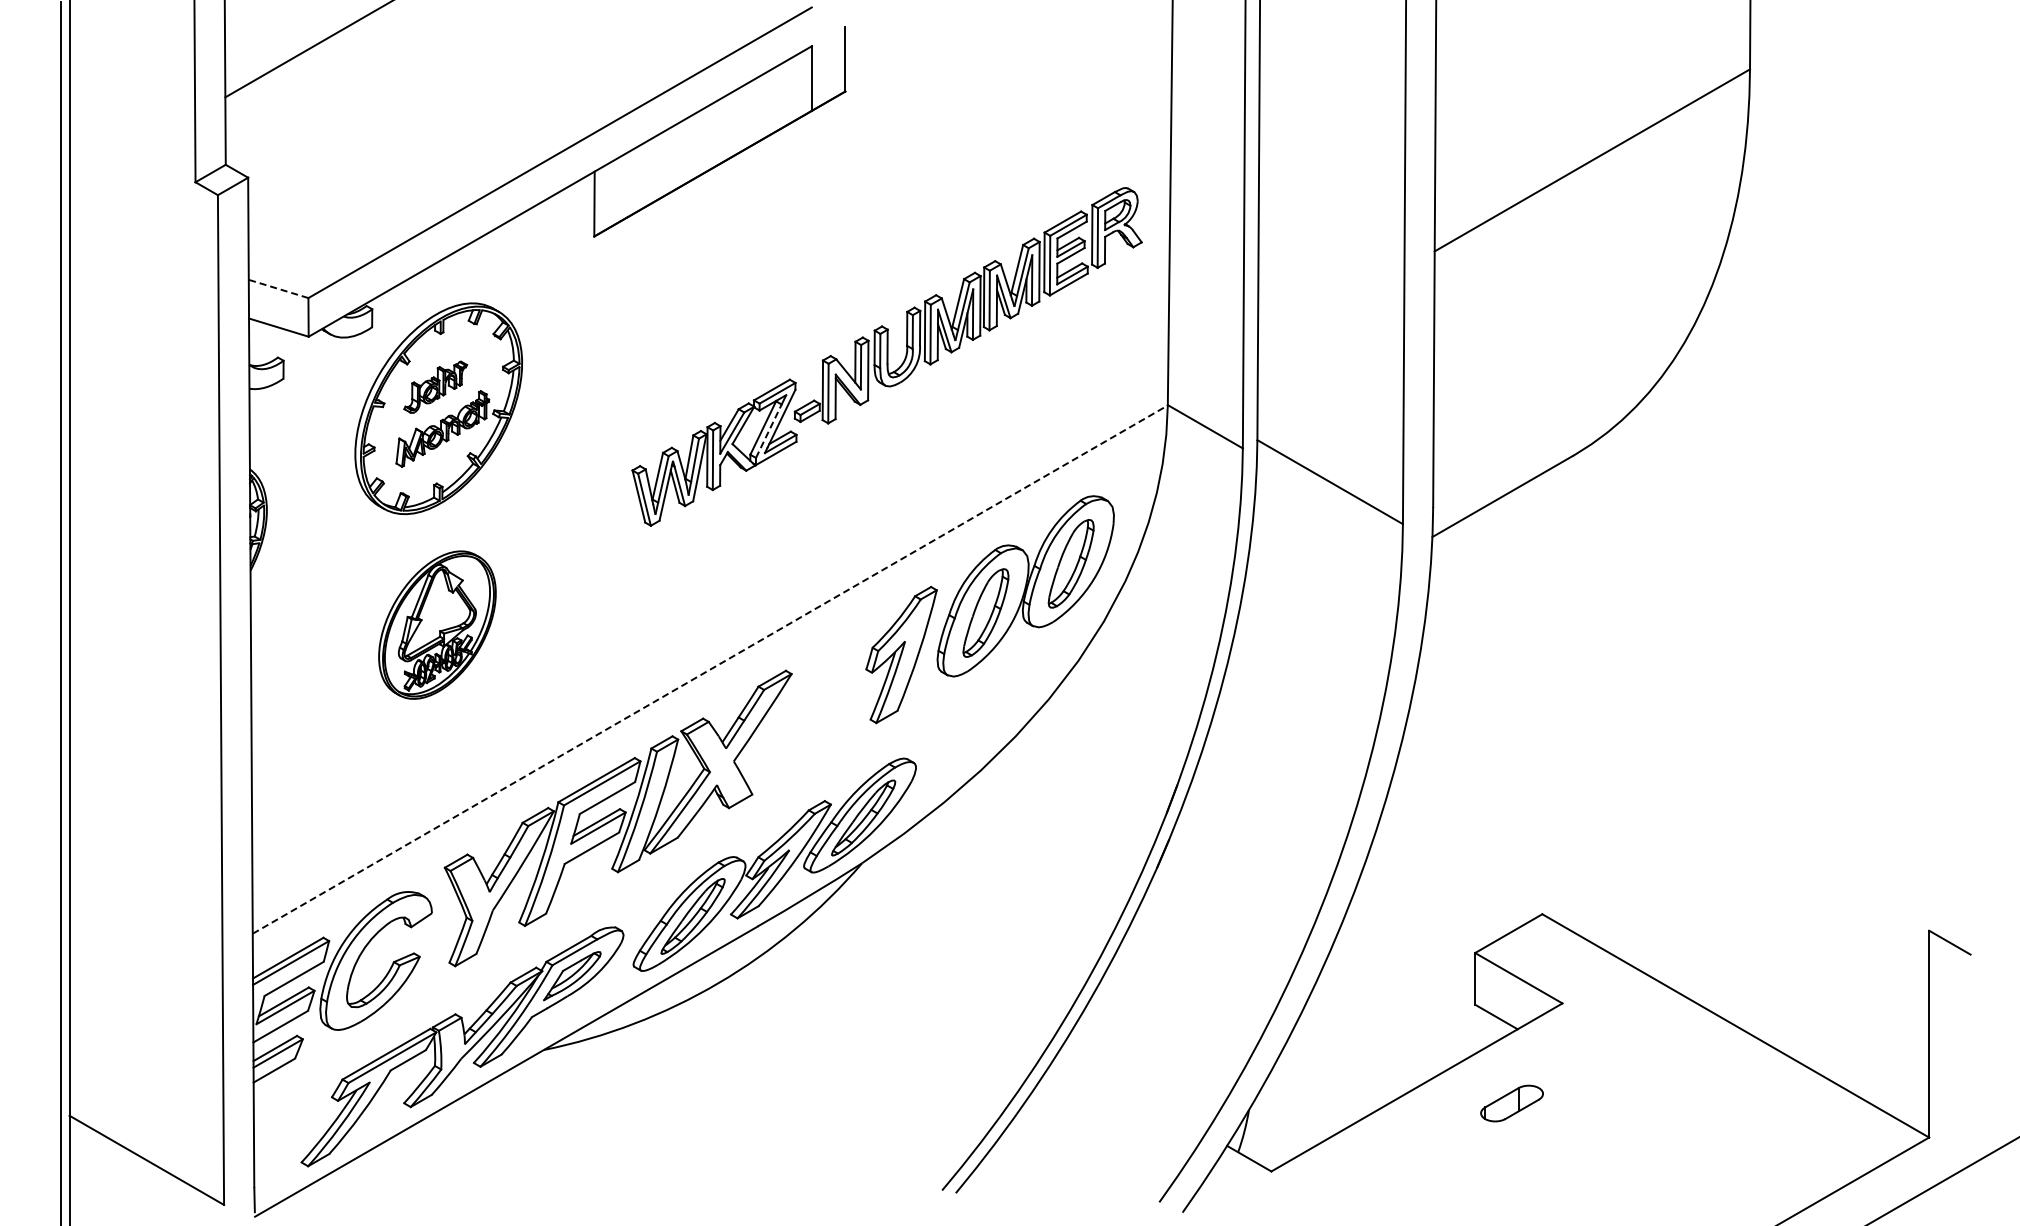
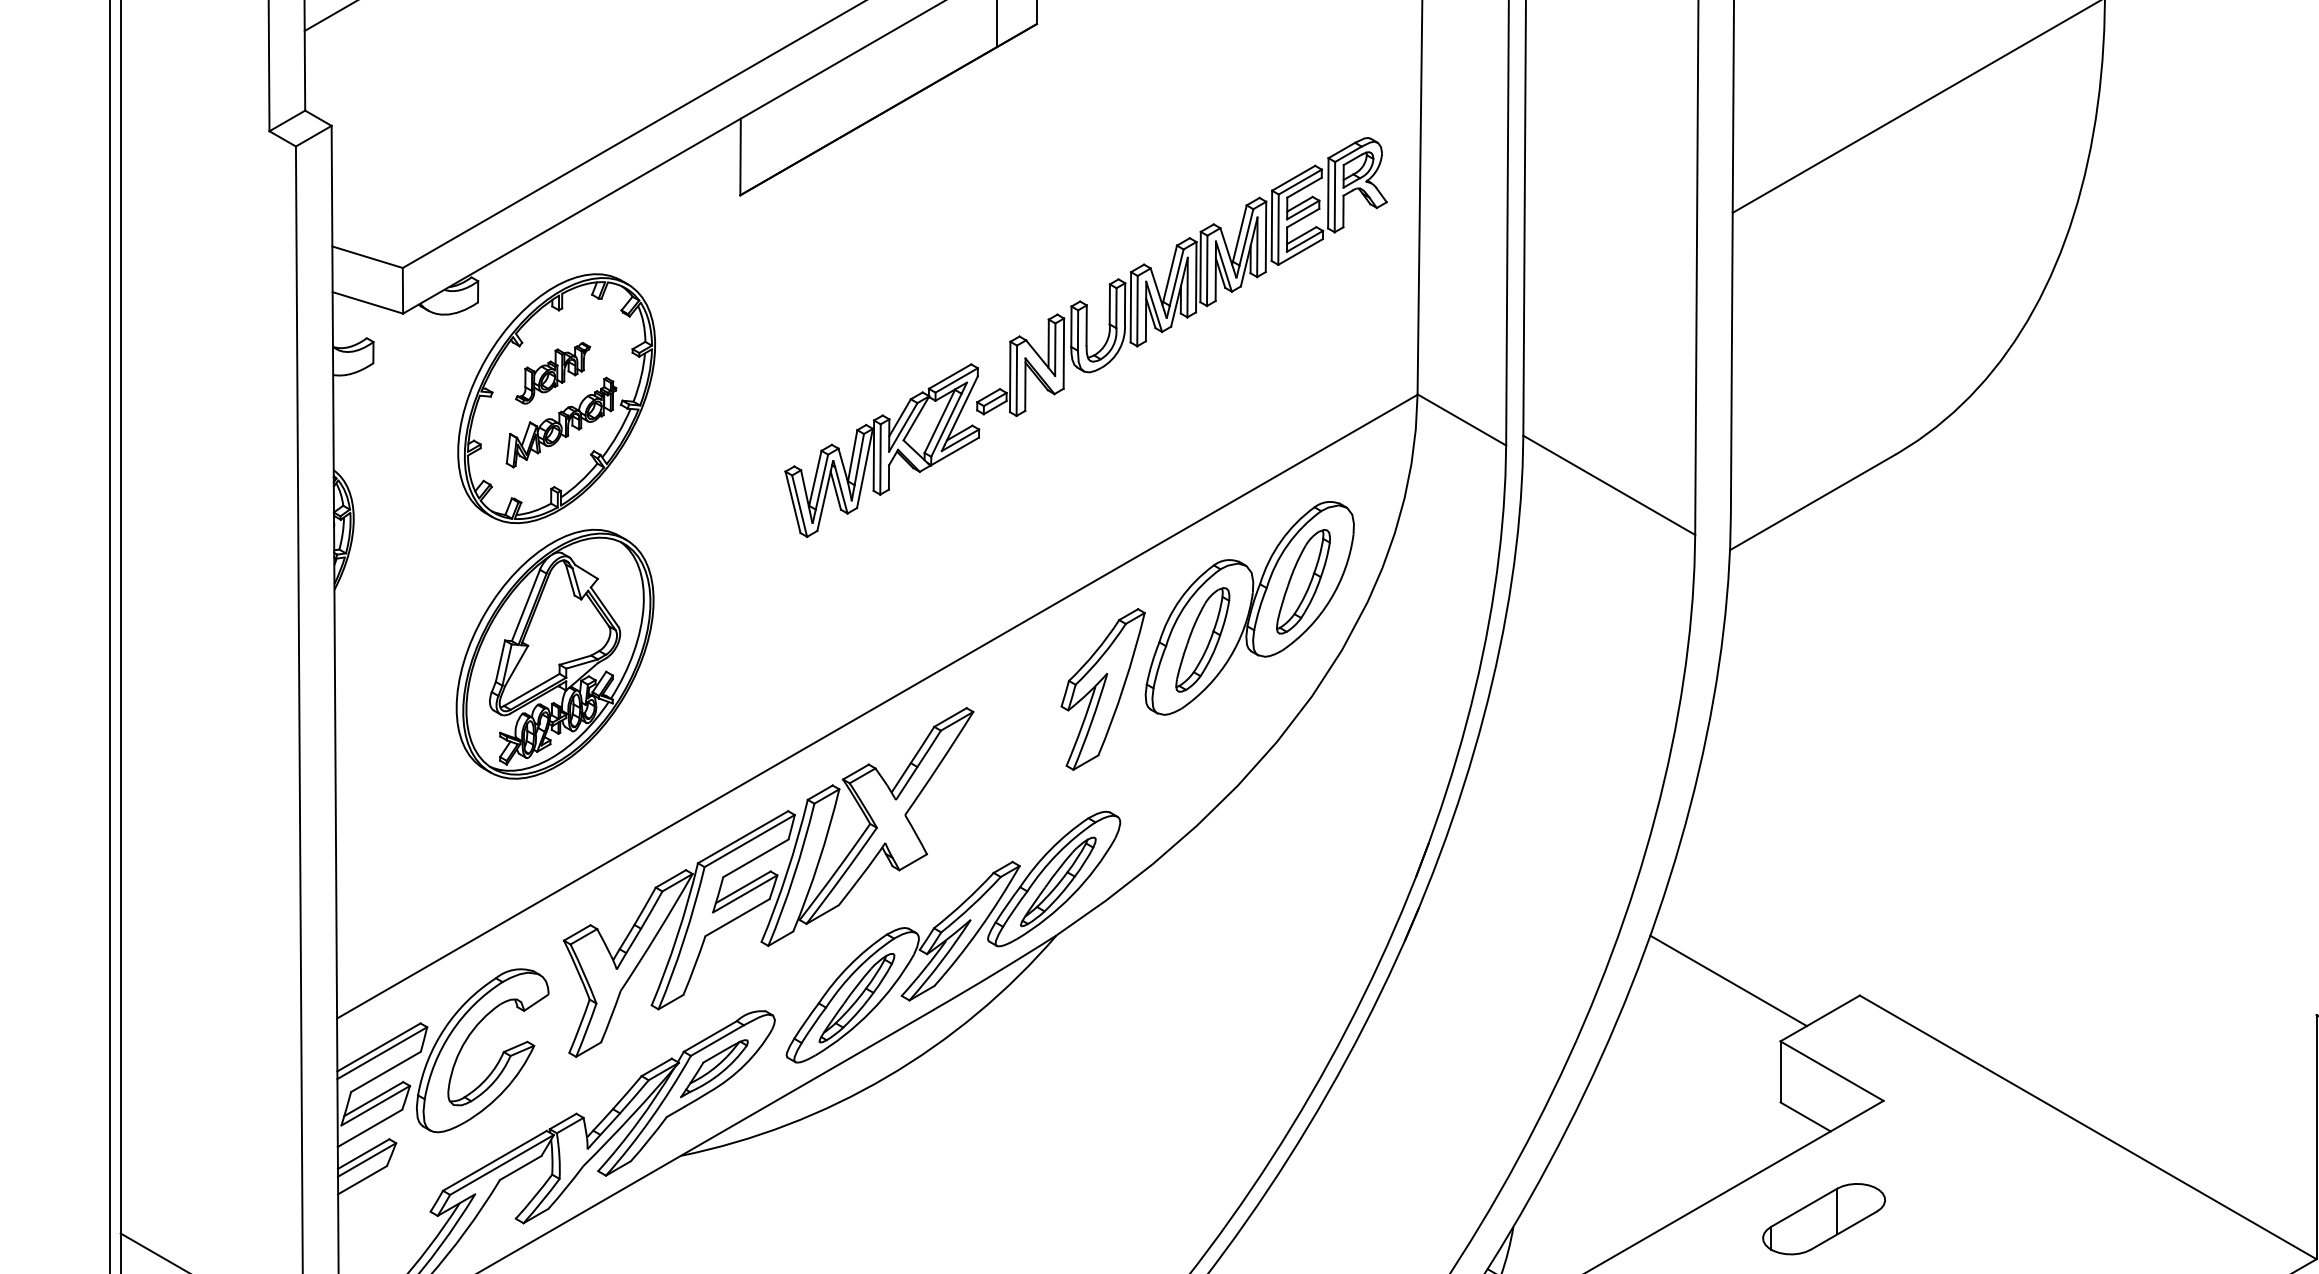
line: (278, 288) -> (367, 256), dashed -> solid
line: (768, 431) -> (946, 425), dashed -> solid
part: (437, 624) -> (555, 653), size x1.43
line: (710, 669) -> (877, 706), dashed -> solid
line: (1430, 901) -> (1727, 980), added
part: (1511, 1103) -> (1823, 1219), size x1.67

